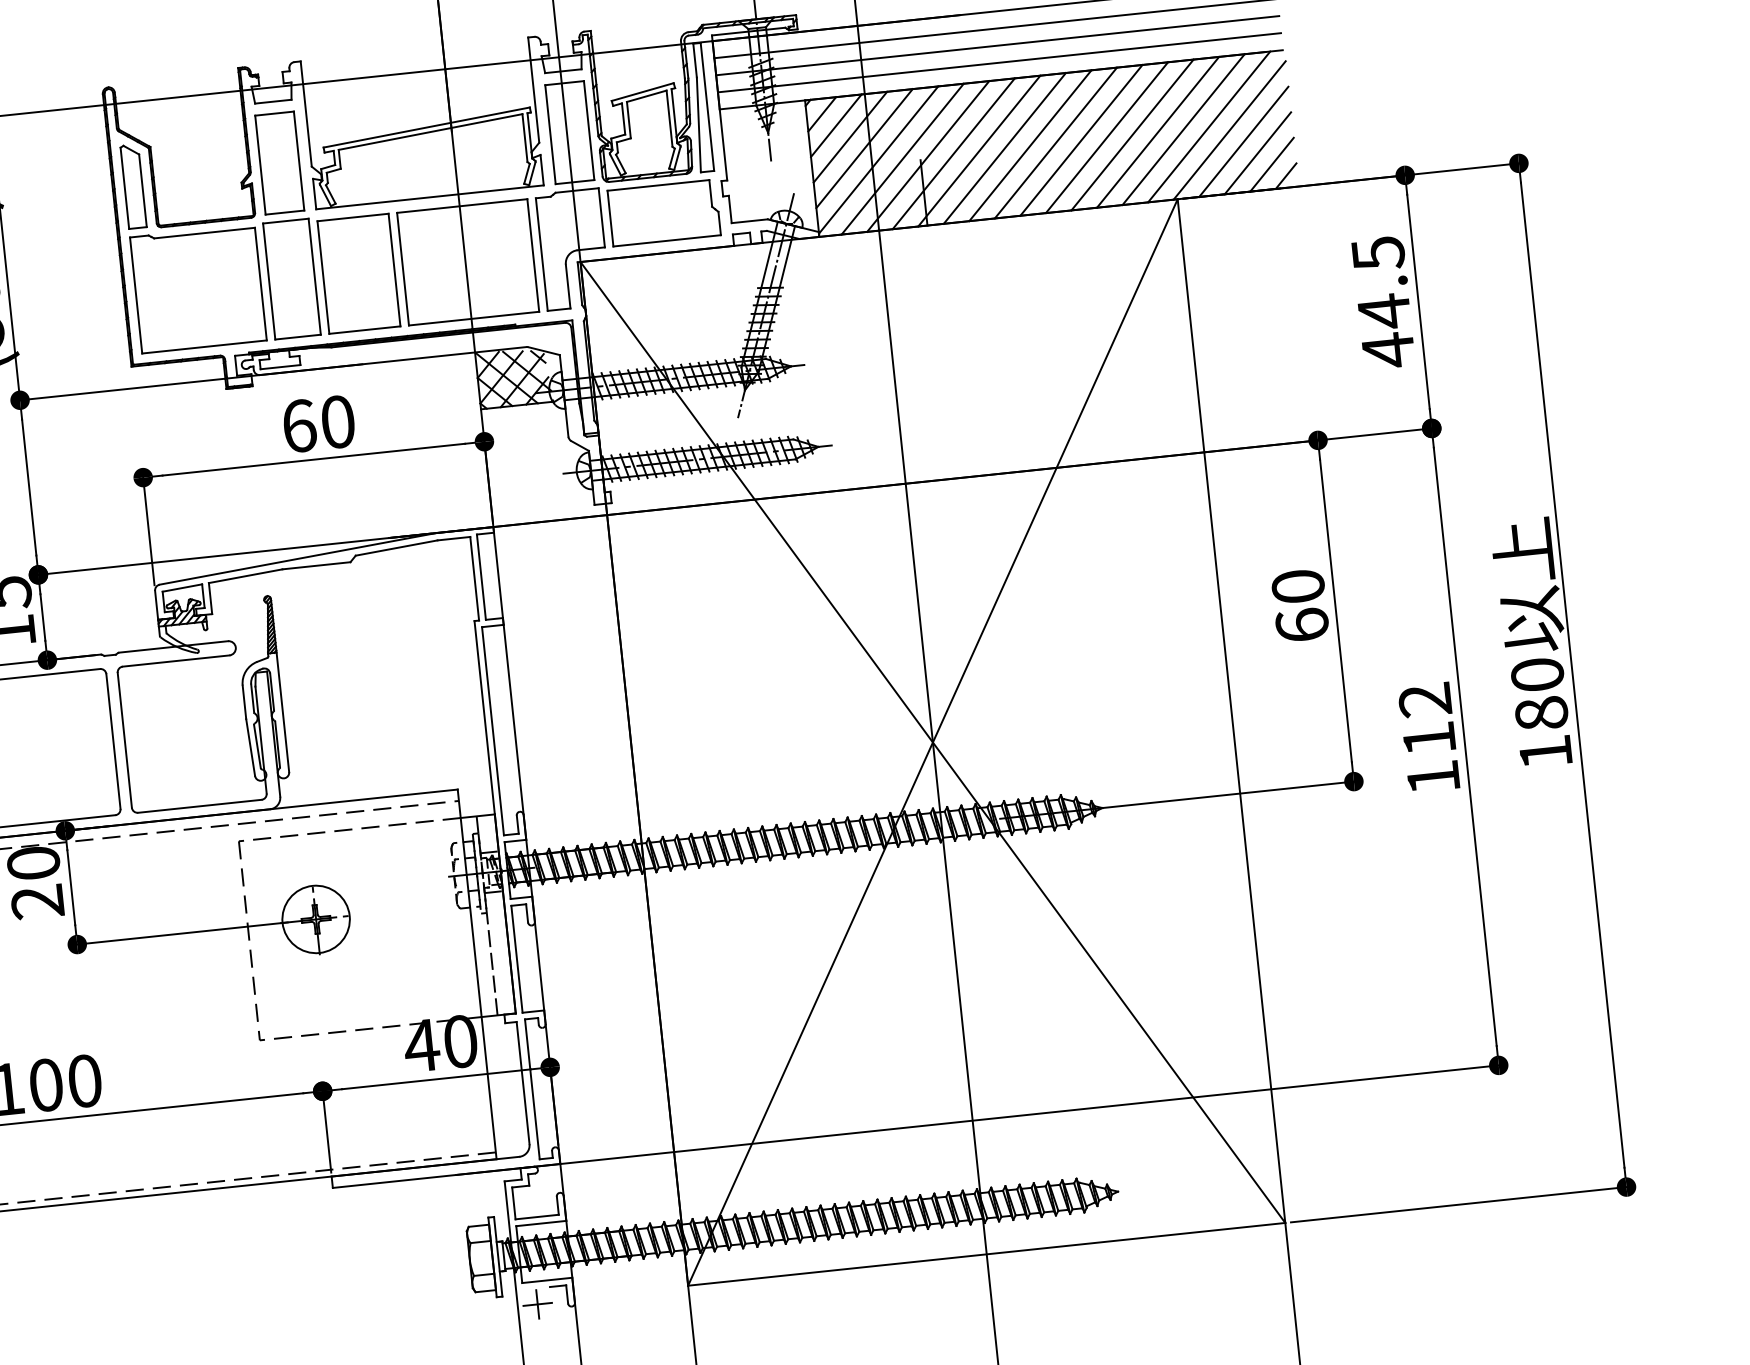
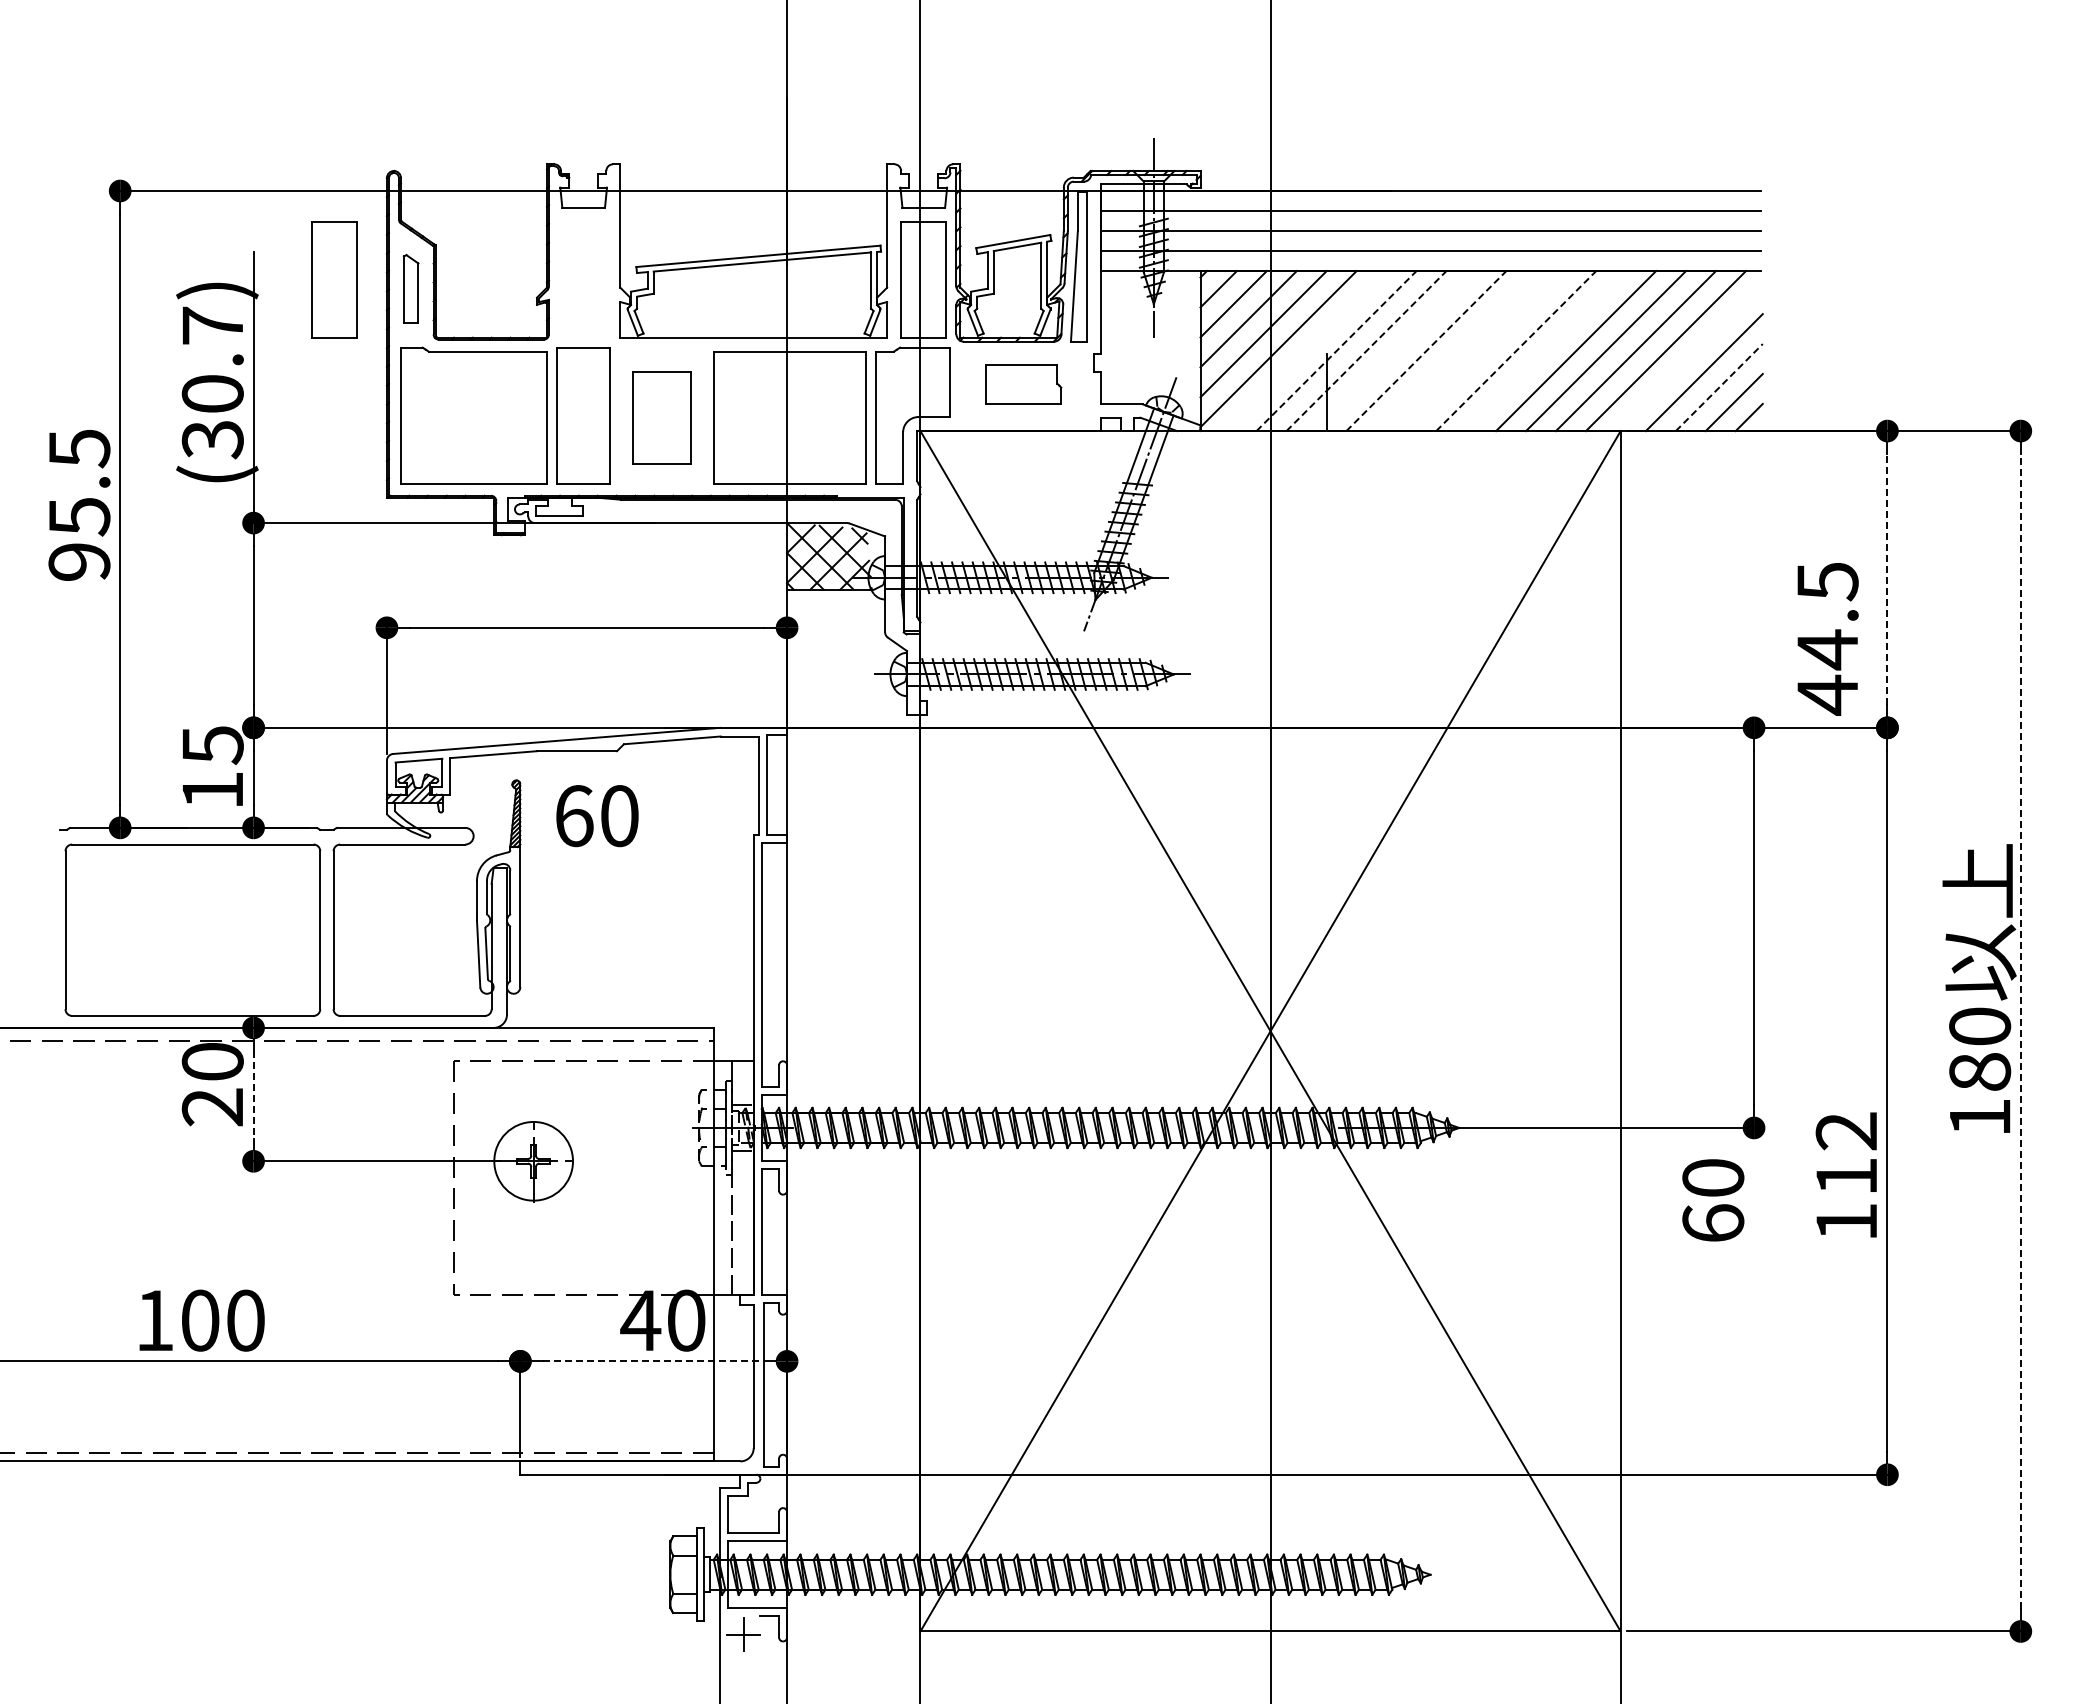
line: (1228, 130) -> (1688, 357), removed
line: (1107, 138) -> (1546, 351), removed
line: (1081, 139) -> (1516, 350), solid -> dashed
line: (1056, 143) -> (1486, 351), removed
line: (1030, 146) -> (1456, 351), removed
line: (1004, 147) -> (1426, 350), solid -> dashed
line: (979, 151) -> (1396, 351), removed
line: (953, 153) -> (1366, 350), solid -> dashed
line: (1258, 153) -> (1719, 387), solid -> dashed
line: (928, 156) -> (1336, 350), solid -> dashed
line: (902, 159) -> (1306, 351), removed
part: (279, 162) -> (334, 279), moved
part: (132, 186) -> (410, 288), size x0.7
part: (664, 213) -> (1023, 384), size x0.6
part: (358, 273) -> (661, 417), size x0.7
line: (1418, 301) -> (1887, 579), solid -> dashed
text: (1383, 303) -> (1827, 639), moved
text: (319, 424) -> (597, 816), moved
text: (1300, 605) -> (1713, 1200), moved
line: (1572, 675) -> (2020, 1031), solid -> dashed
text: (1428, 737) -> (1845, 1174), moved
line: (71, 888) -> (253, 1095), solid -> dashed
line: (436, 1079) -> (653, 1361), solid -> dashed

